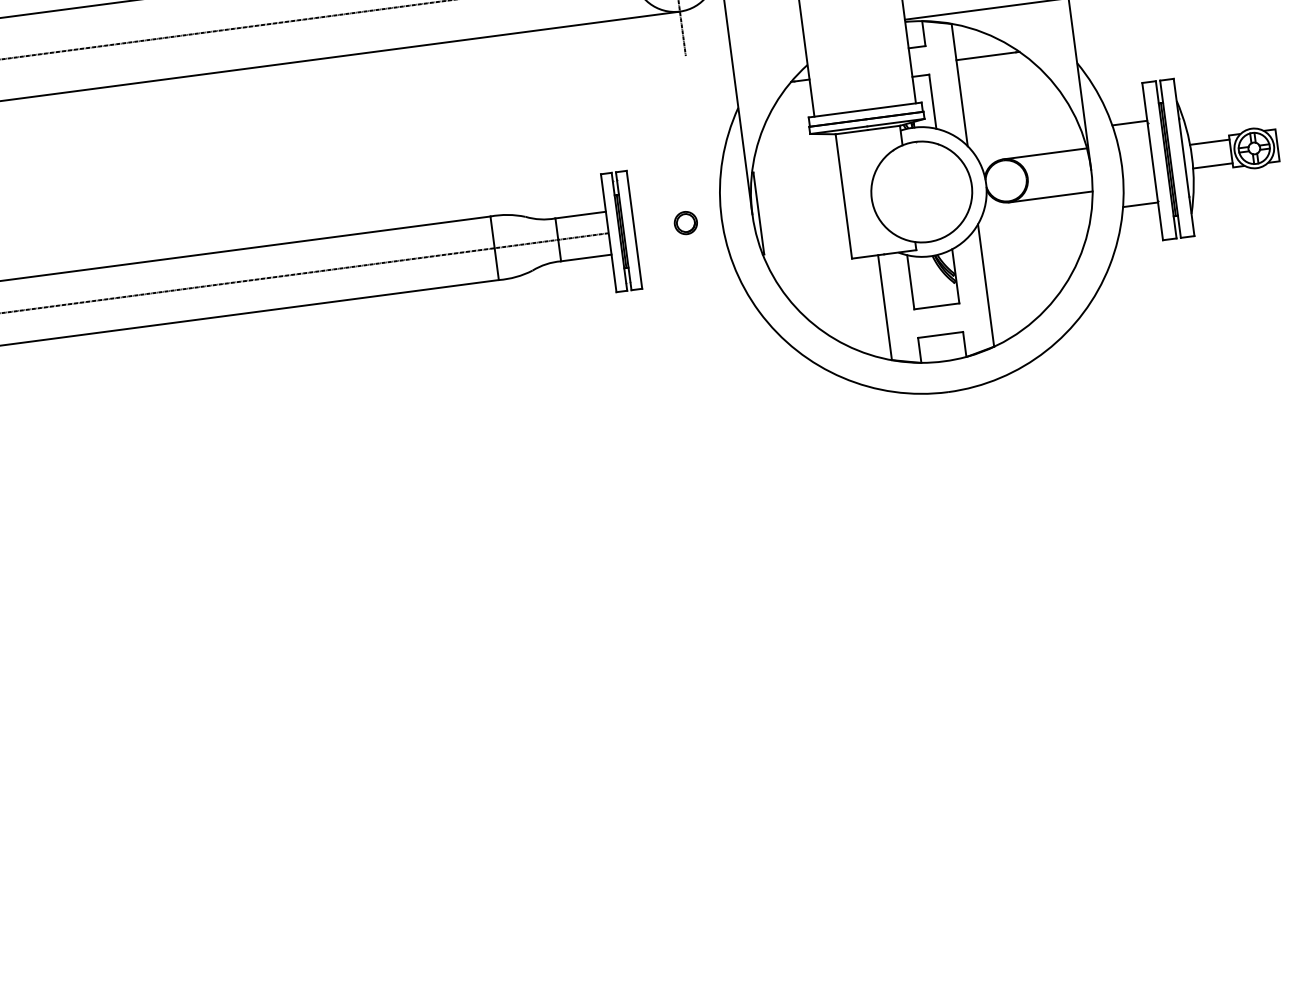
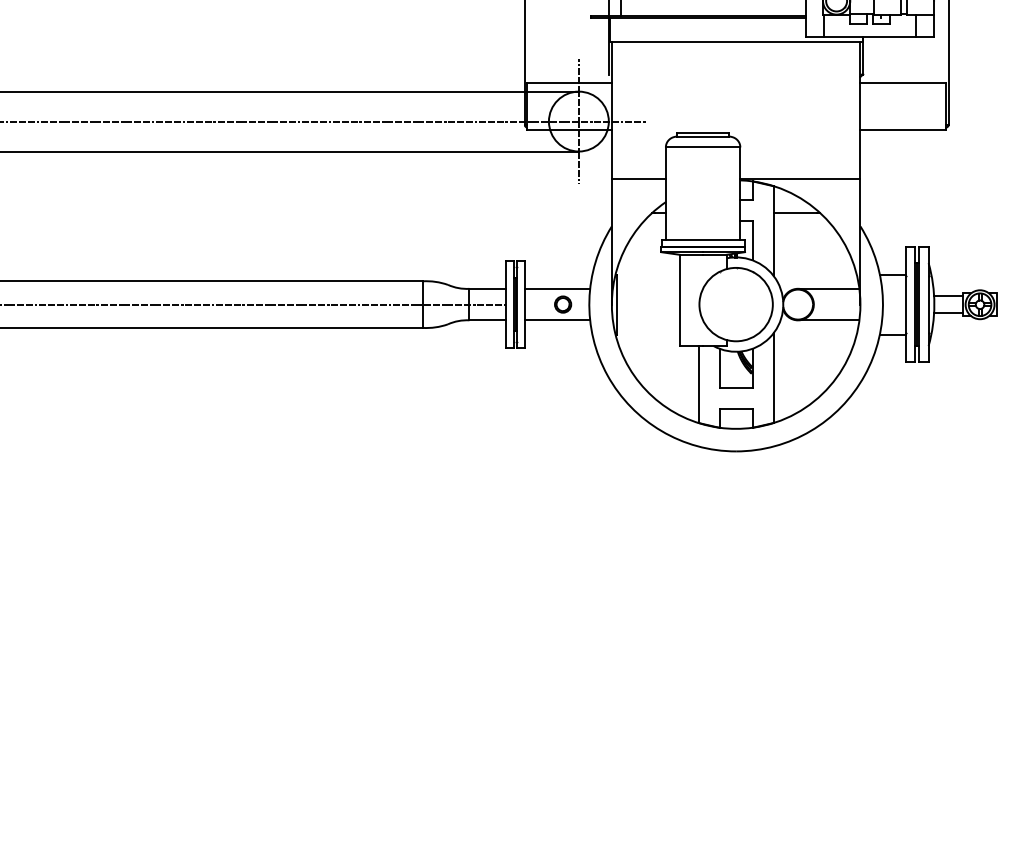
line: (766, 37) -> (638, 178), added
line: (675, 202) -> (557, 288), added
line: (681, 245) -> (557, 320), added

